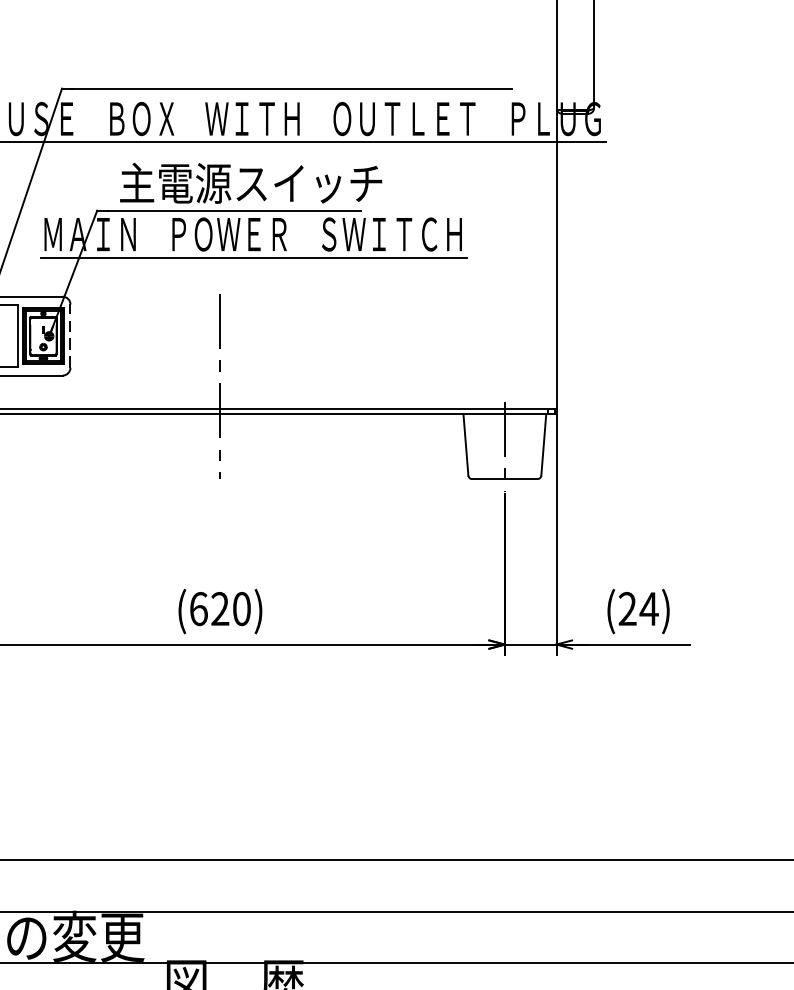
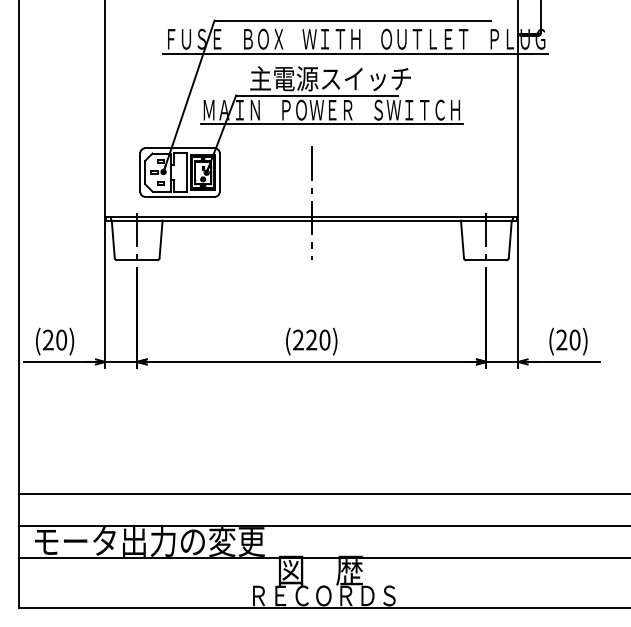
line: (70, 336) -> (219, 172), dashed -> solid
text: (198, 608) -> (298, 339), (620) -> (220)
text: (648, 608) -> (574, 339), (24) -> (20)

